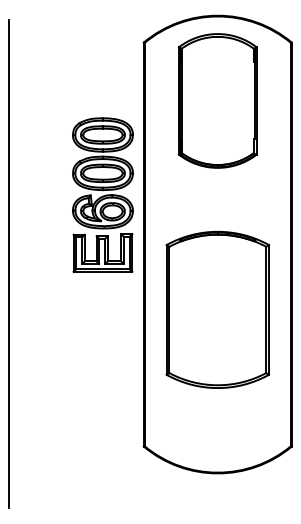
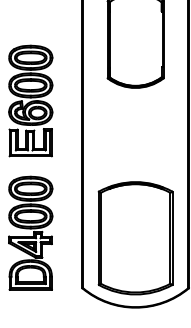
part: (102, 194) -> (30, 100), moved
part: (217, 309) -> (135, 237), moved
part: (71, 369) -> (30, 232), added

